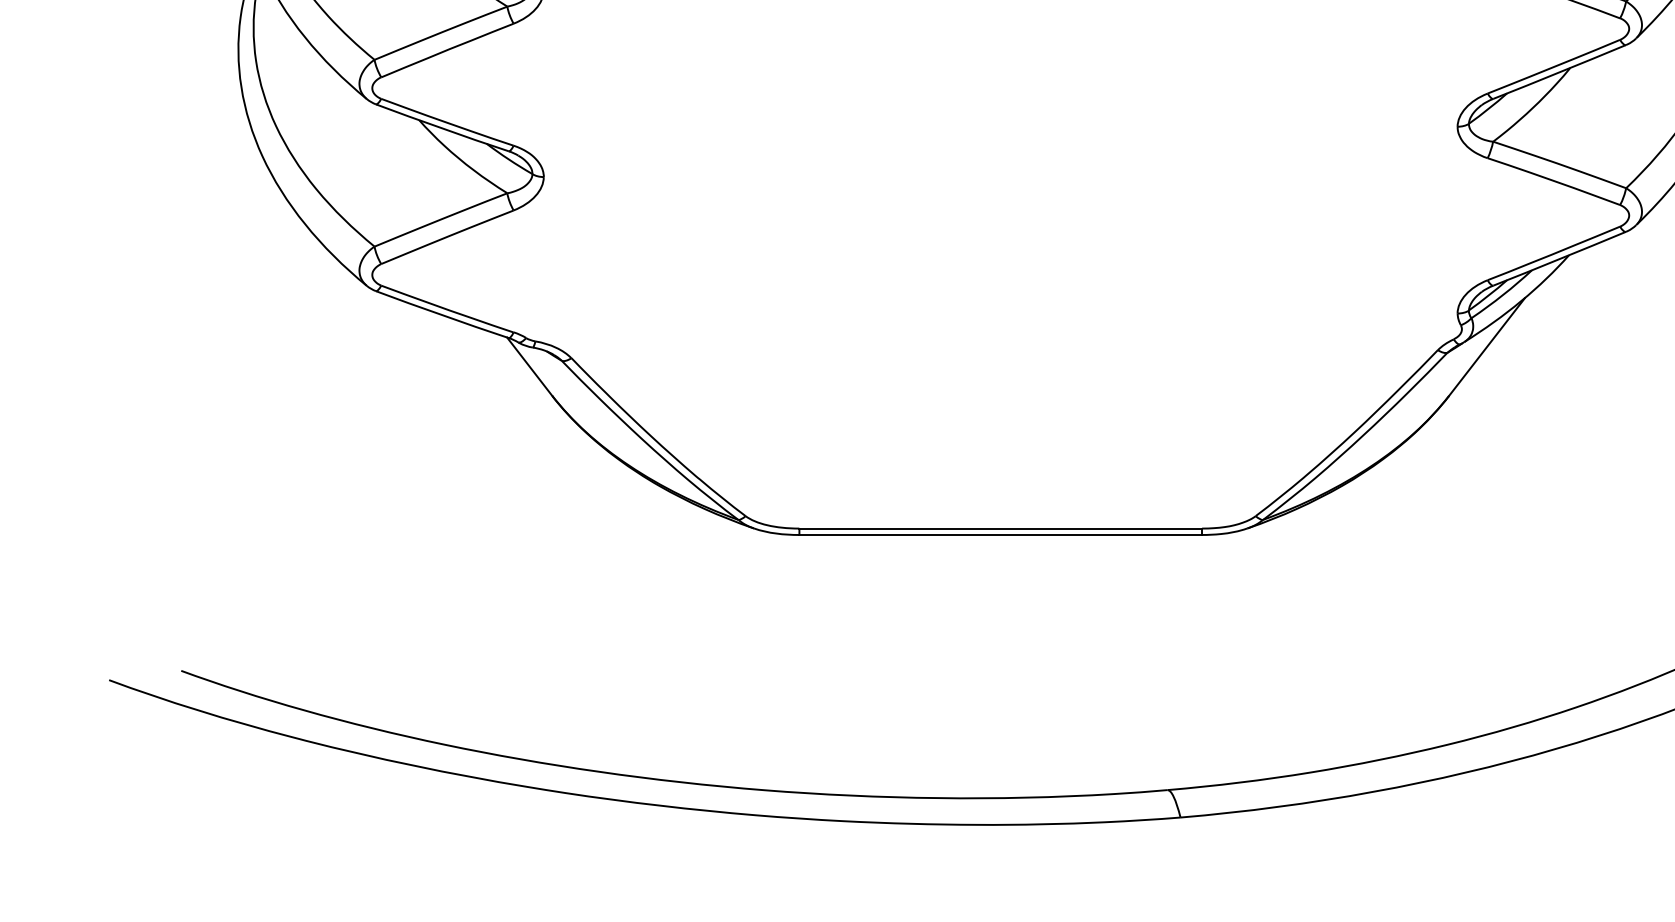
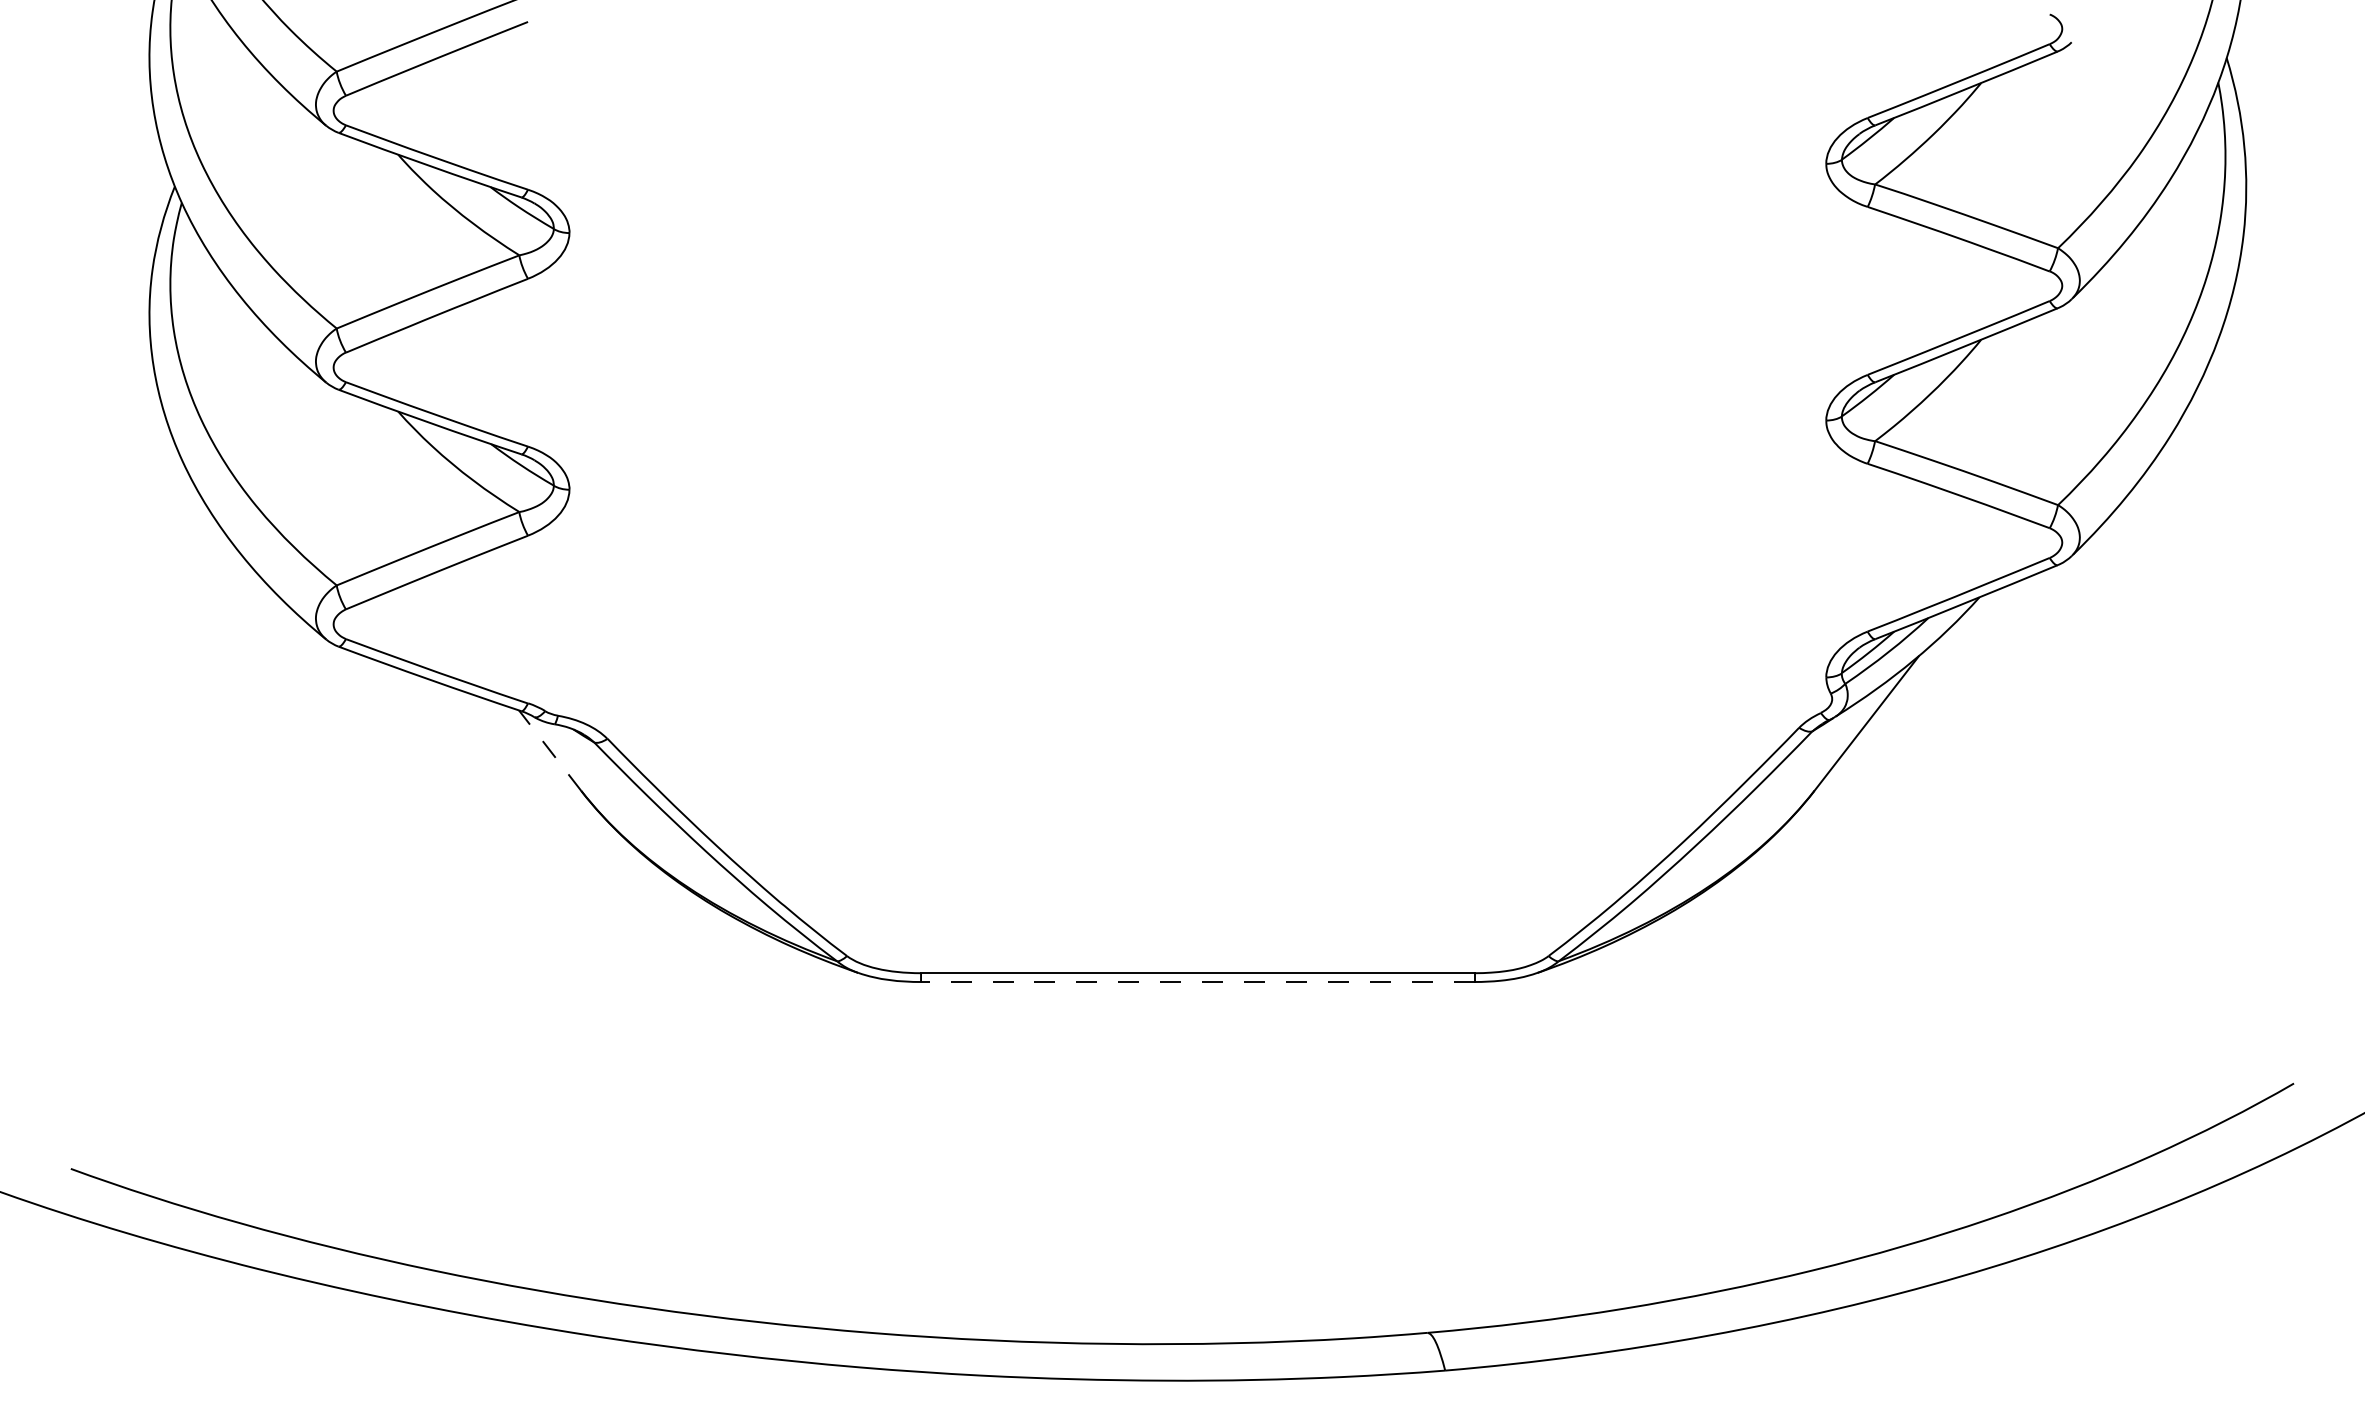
line: (530, 366) -> (550, 750), solid -> dashed
line: (1000, 535) -> (1197, 982), solid -> dashed

